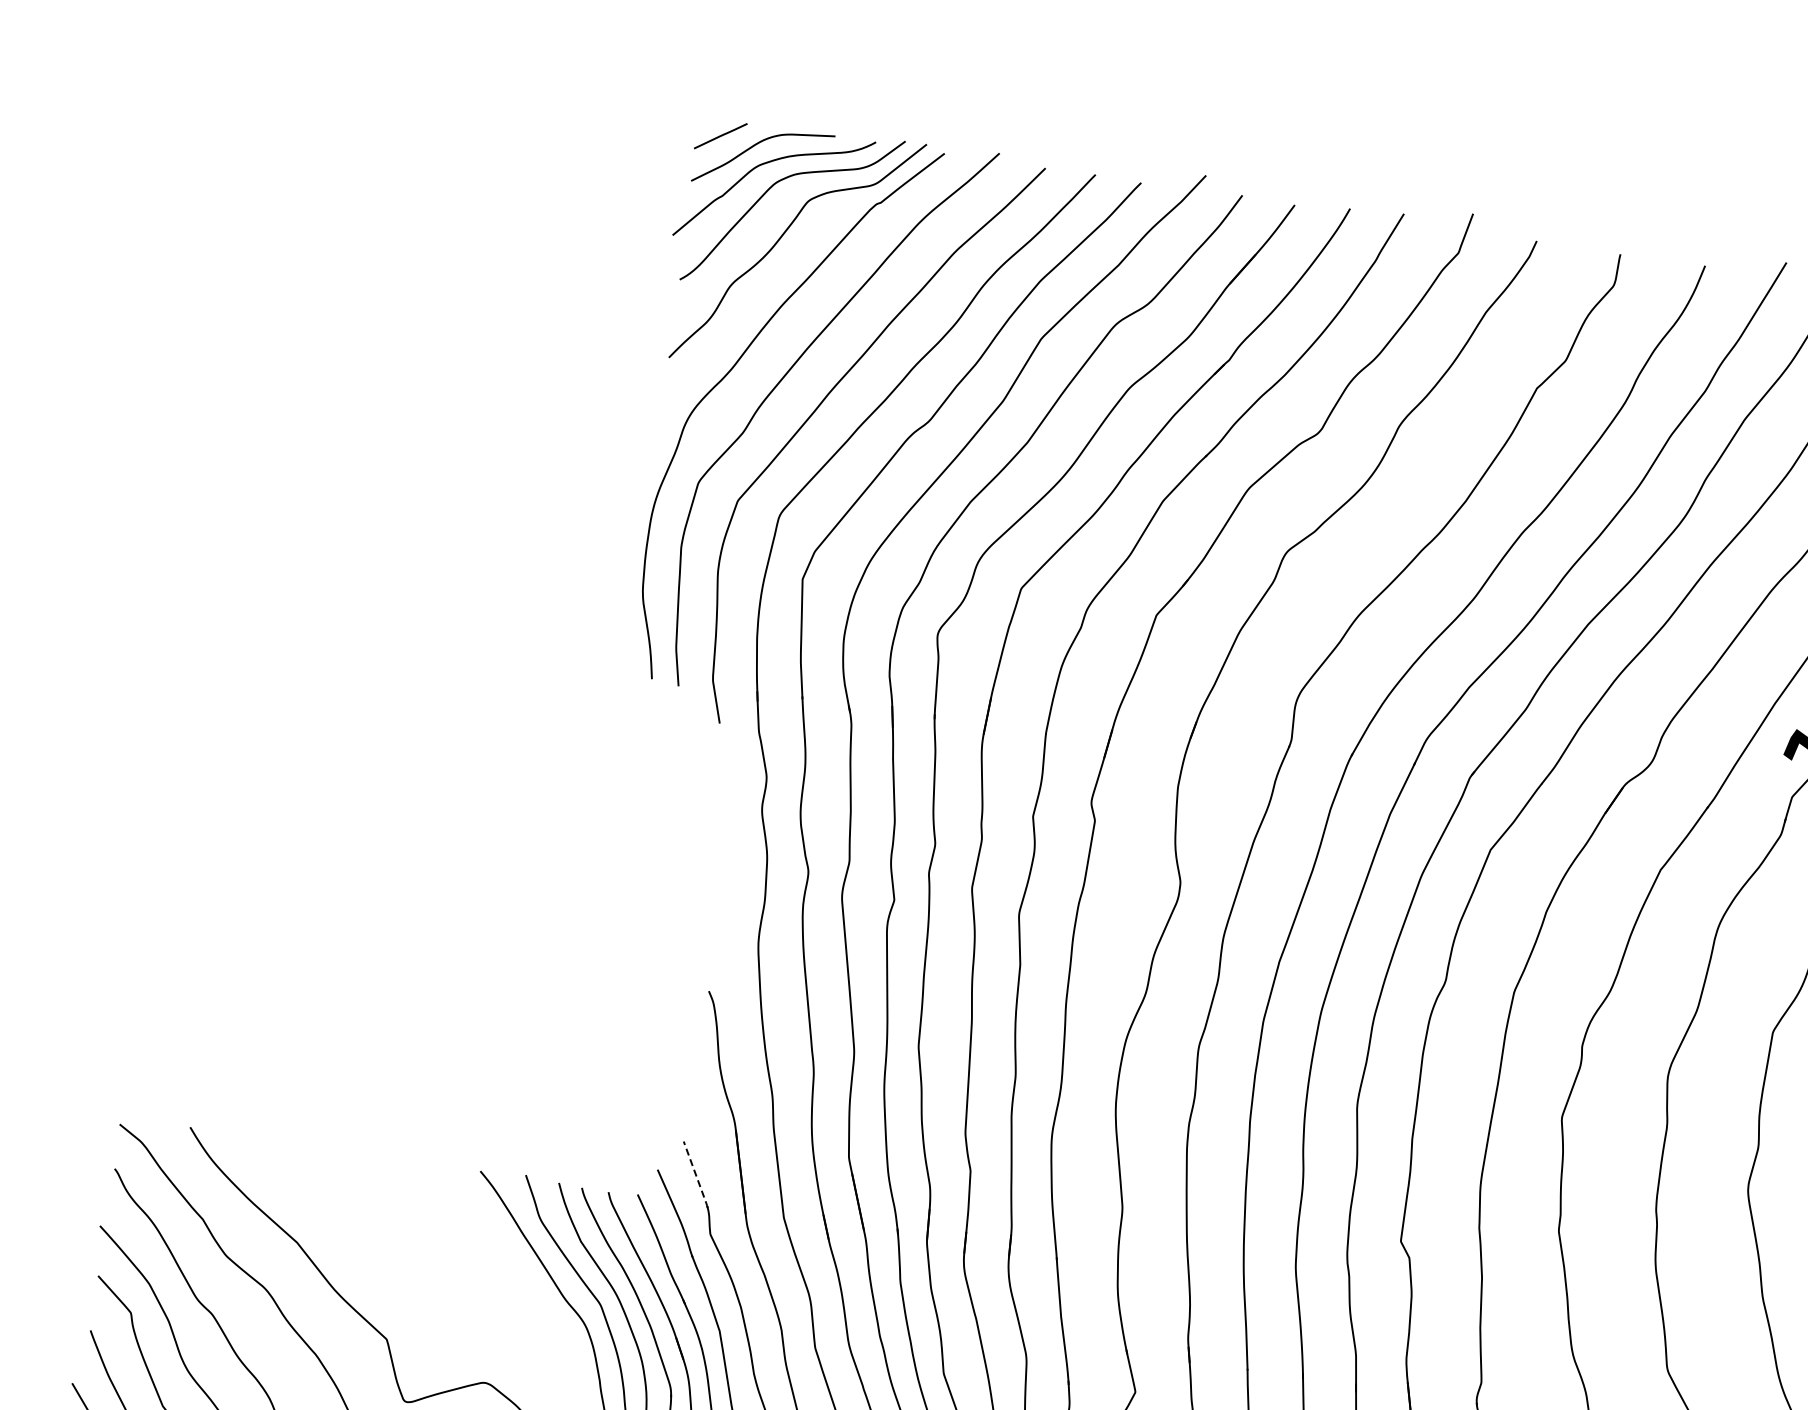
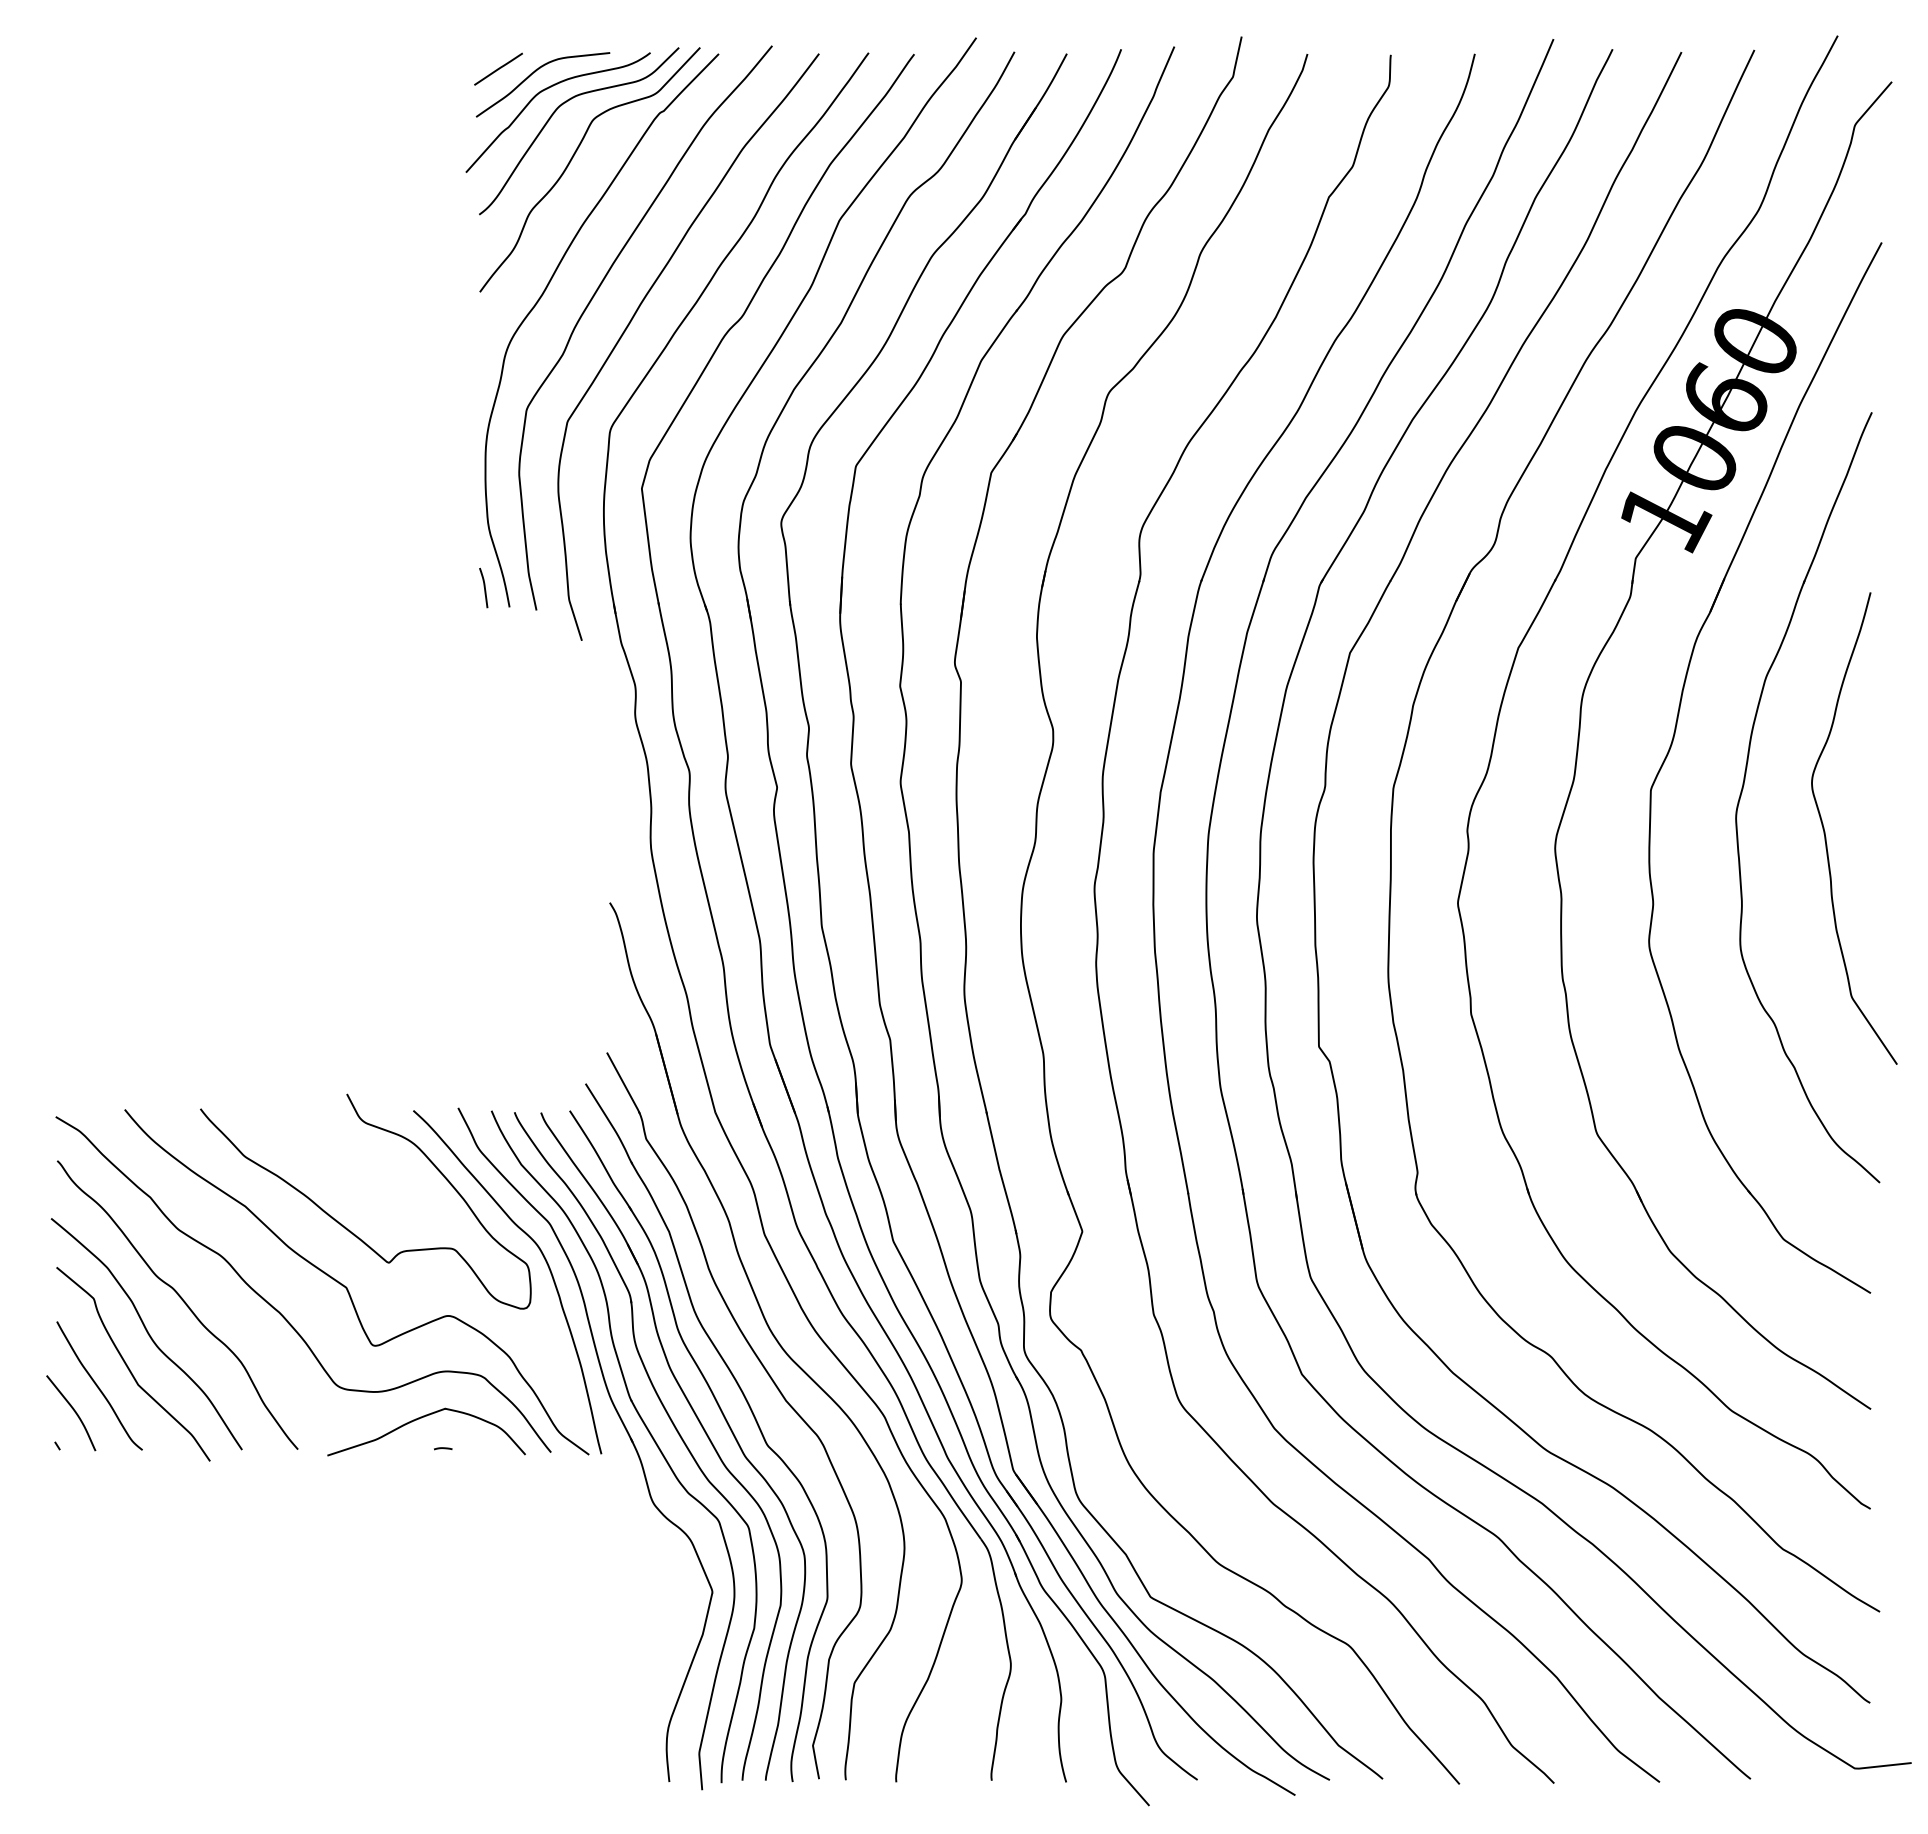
curve: (628, 655) -> (483, 587), added
line: (696, 1175) -> (624, 1083), dashed -> solid
curve: (394, 1277) -> (345, 1226), added

